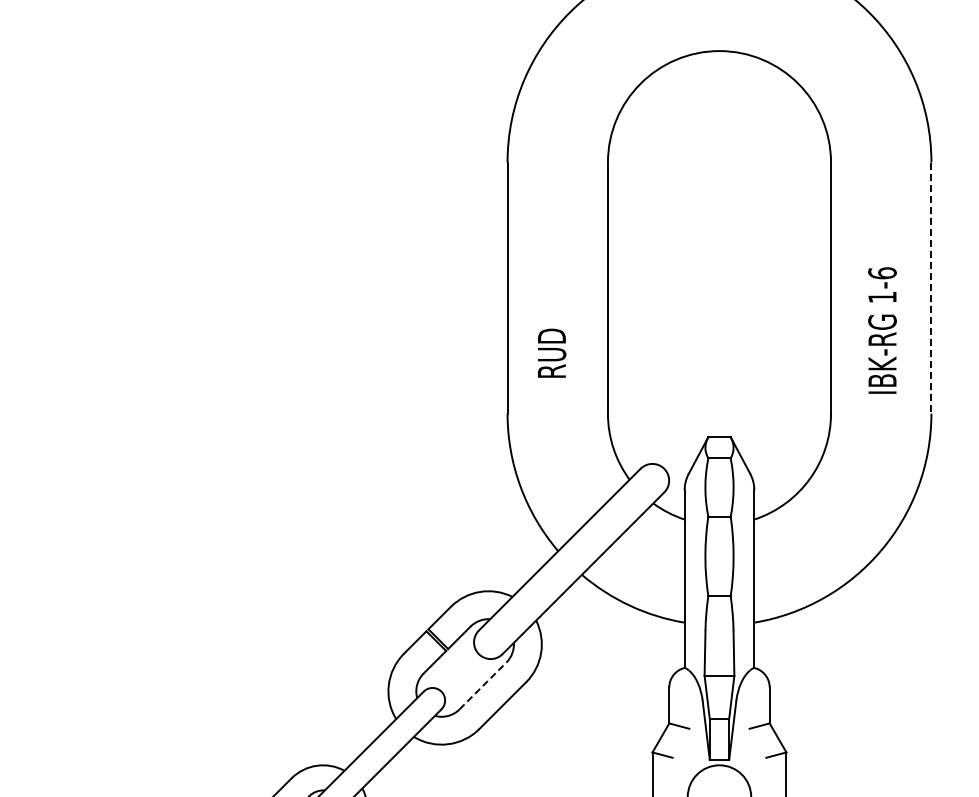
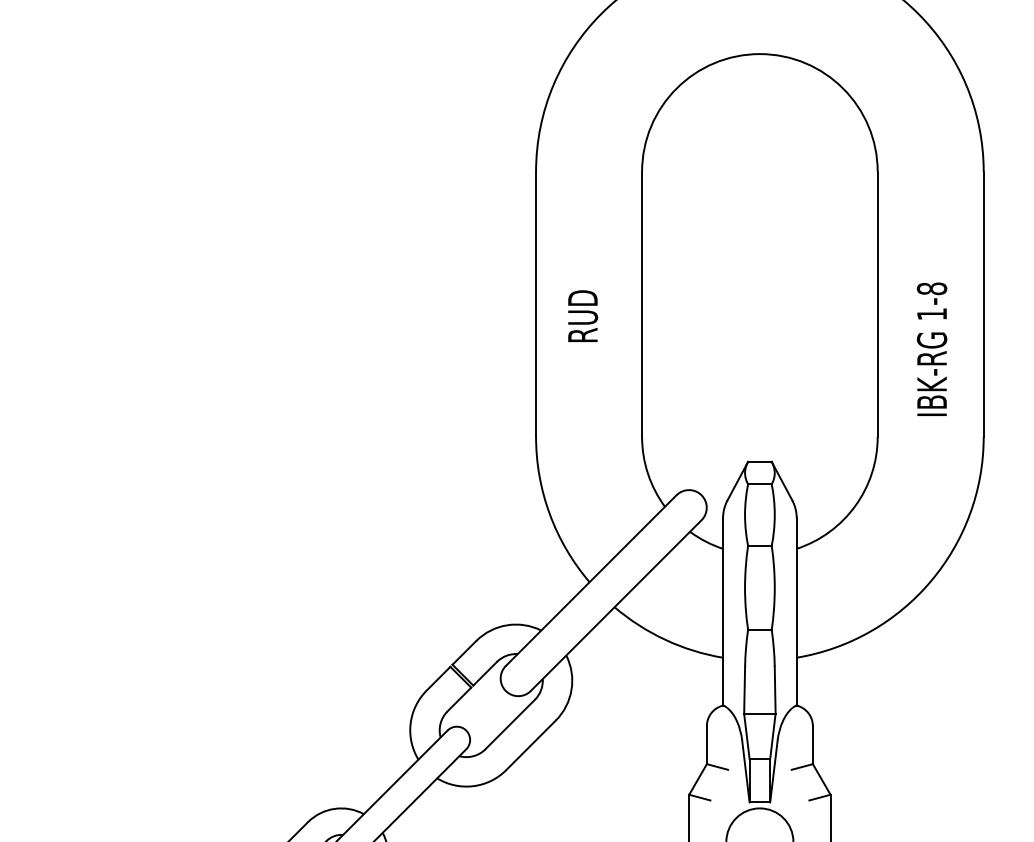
text: (882, 273) -> (932, 288), 1-6 -> 1-8
line: (931, 288) -> (983, 304), dashed -> solid
text: (552, 352) -> (583, 315), moved
line: (483, 685) -> (510, 724), dashed -> solid

